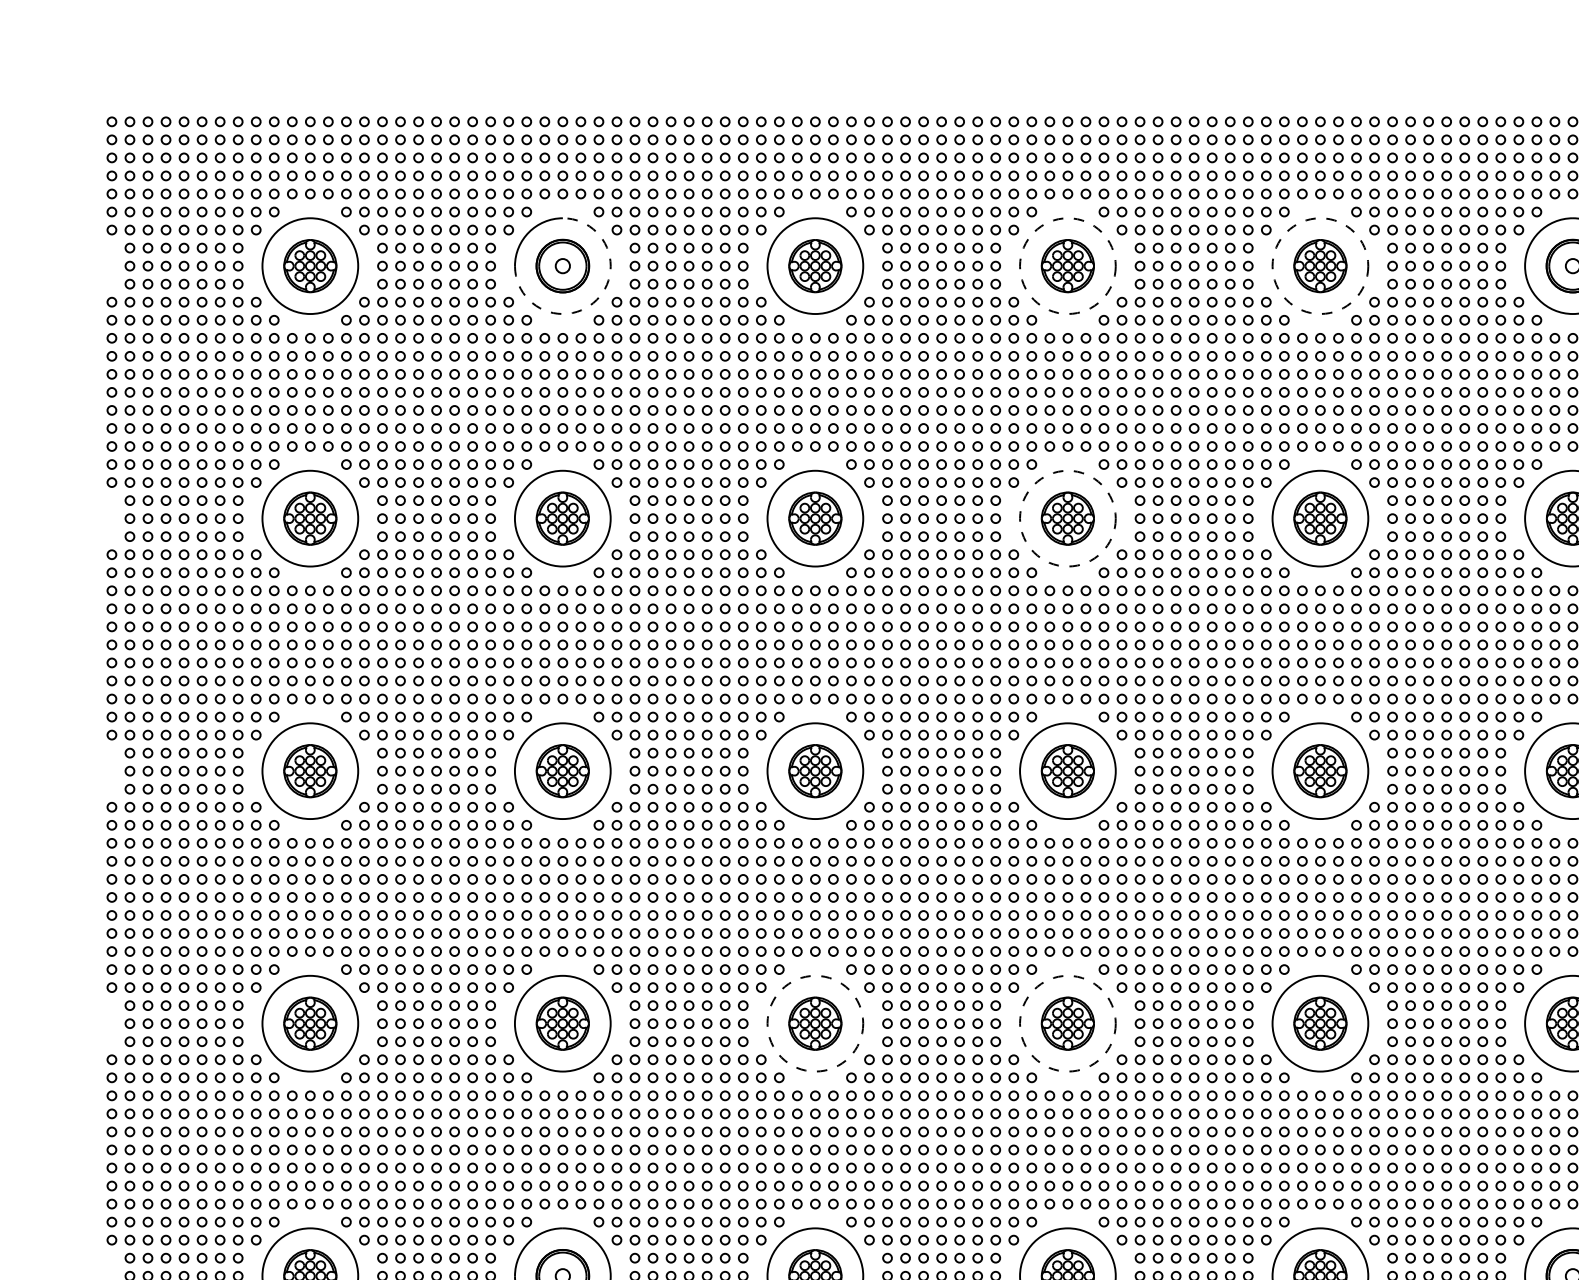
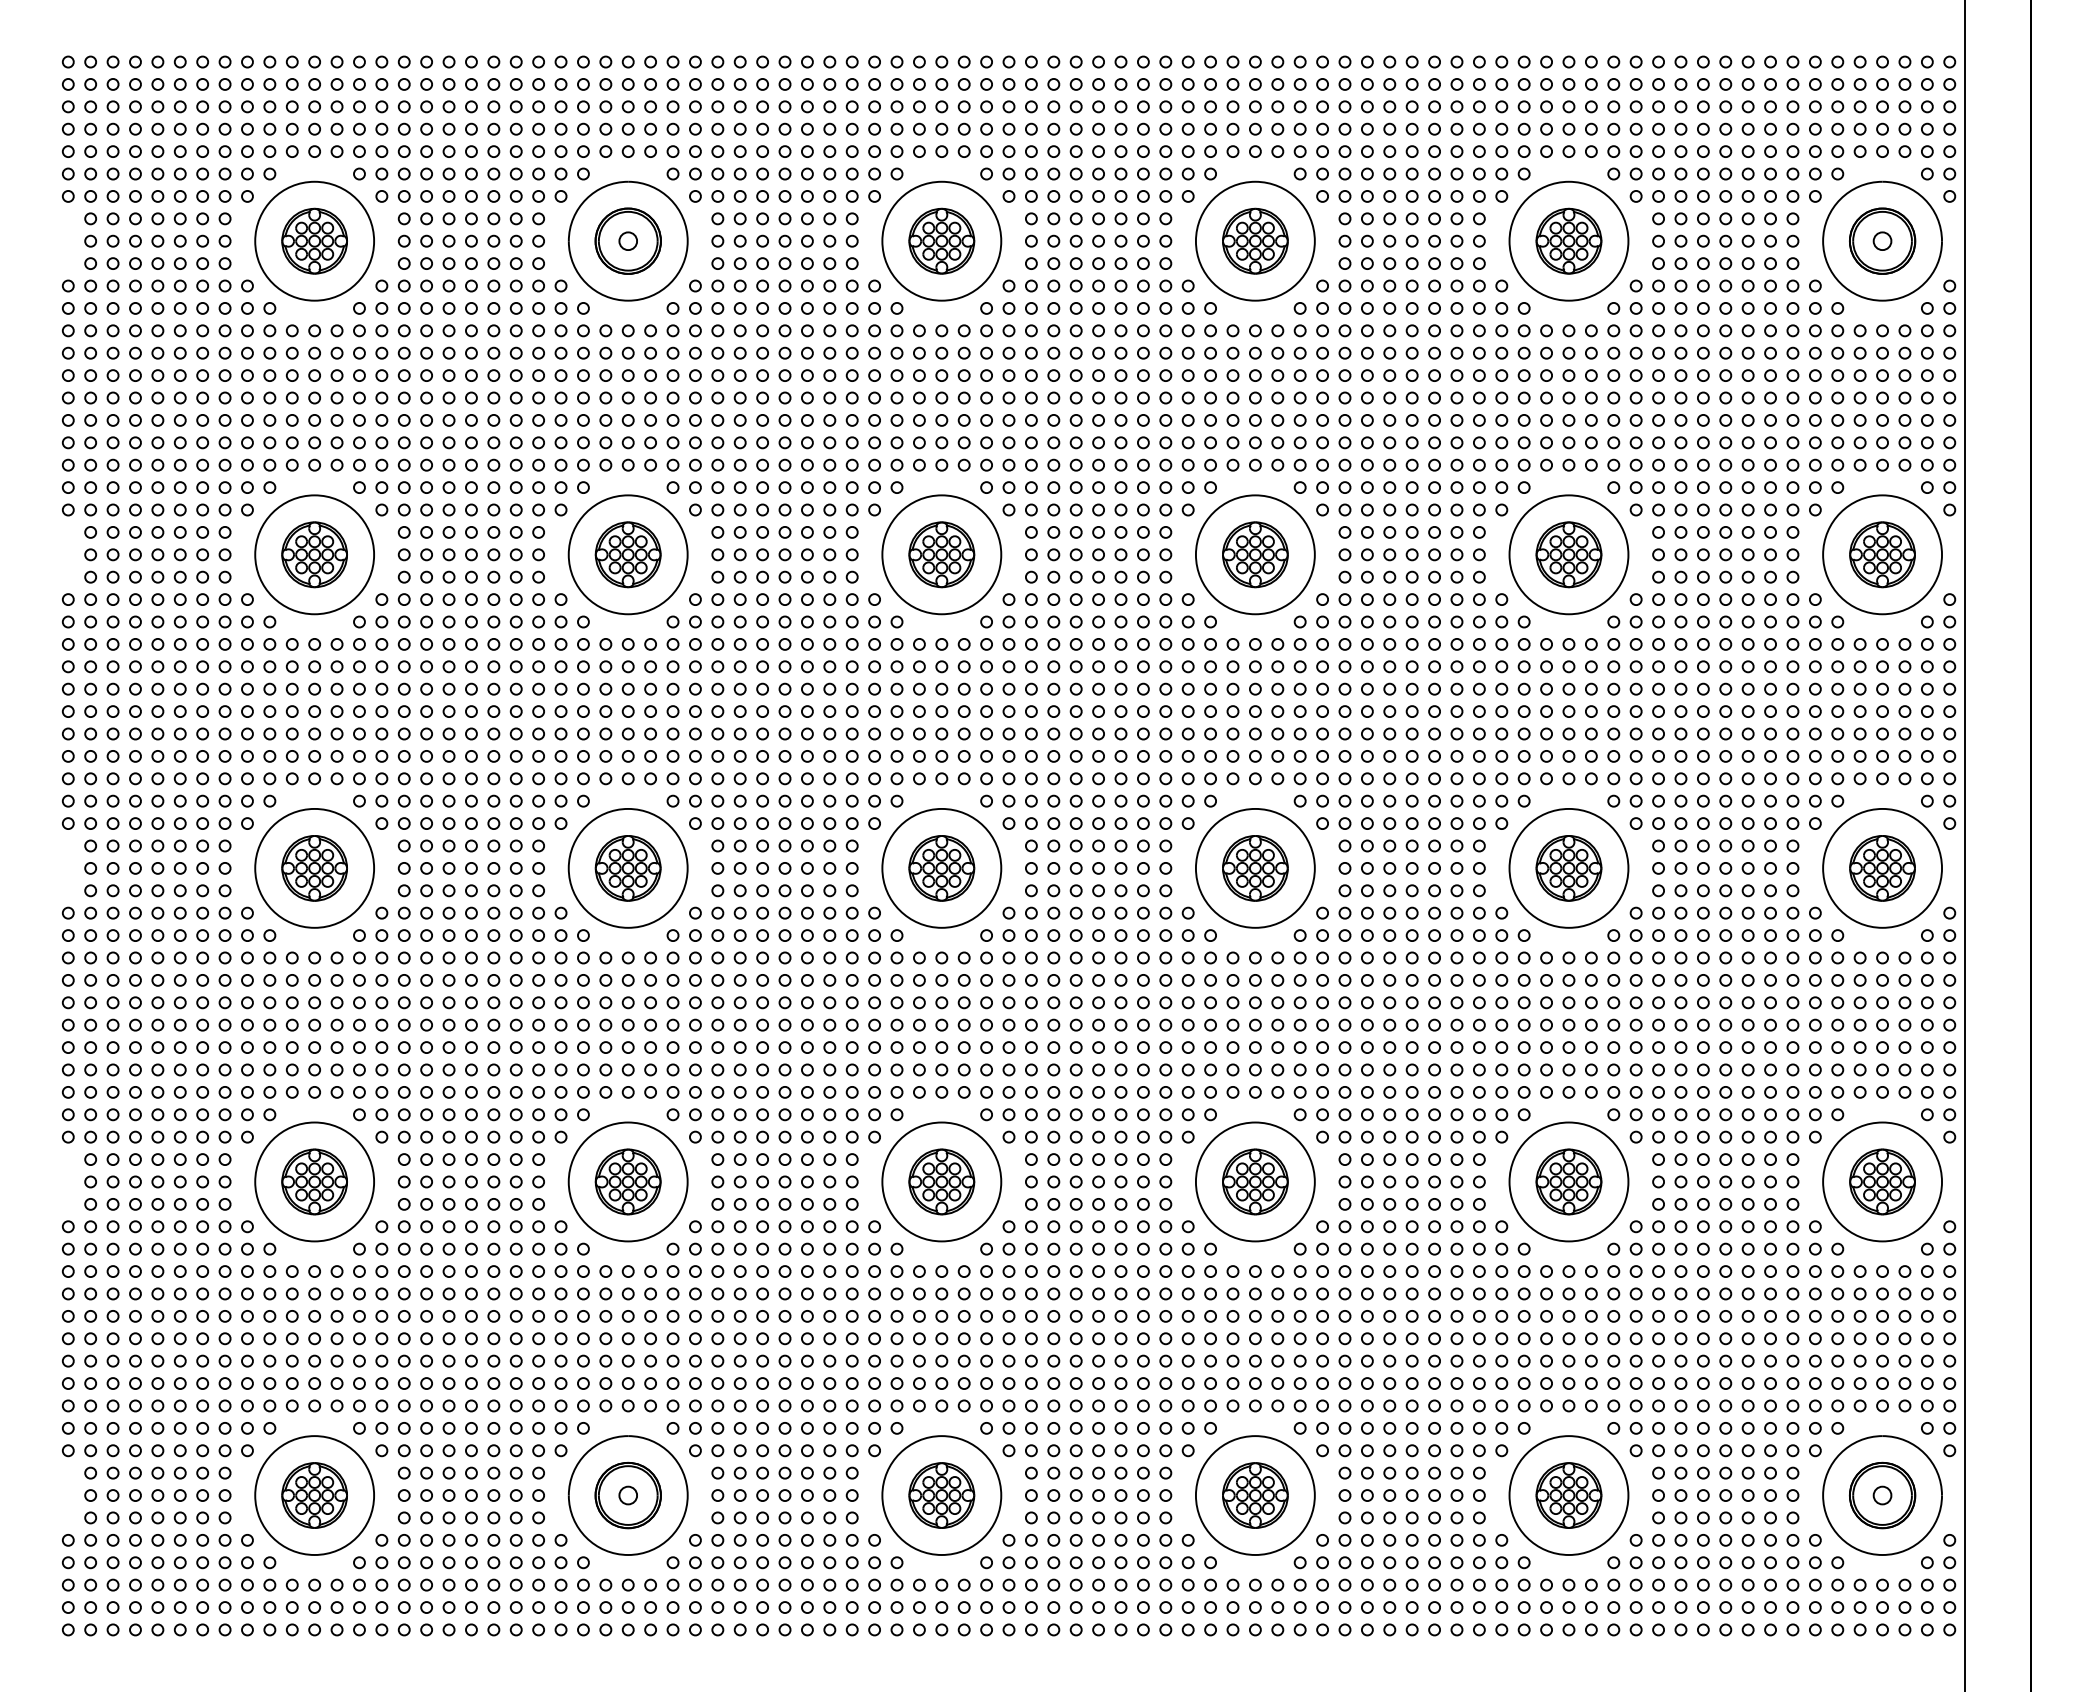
circle: (1067, 265) -> (1254, 240), dashed -> solid
circle: (1320, 265) -> (1568, 240), dashed -> solid
arc: (596, 300) -> (670, 283), dashed -> solid
circle: (1067, 518) -> (1254, 554), dashed -> solid
circle: (815, 1023) -> (941, 1181), dashed -> solid
circle: (1067, 1023) -> (1254, 1181), dashed -> solid

